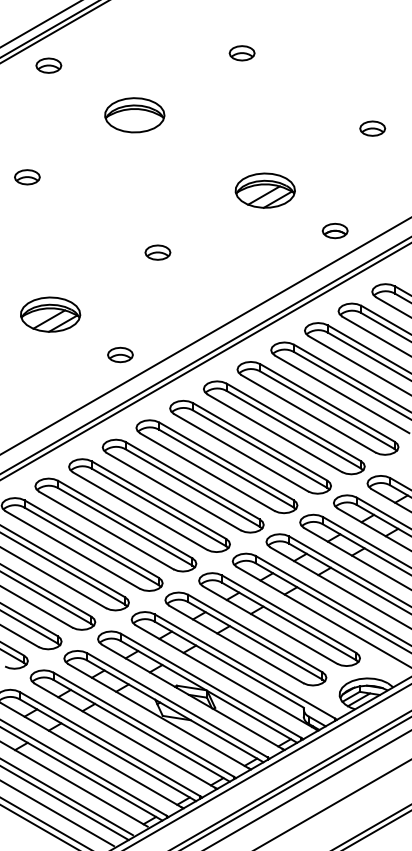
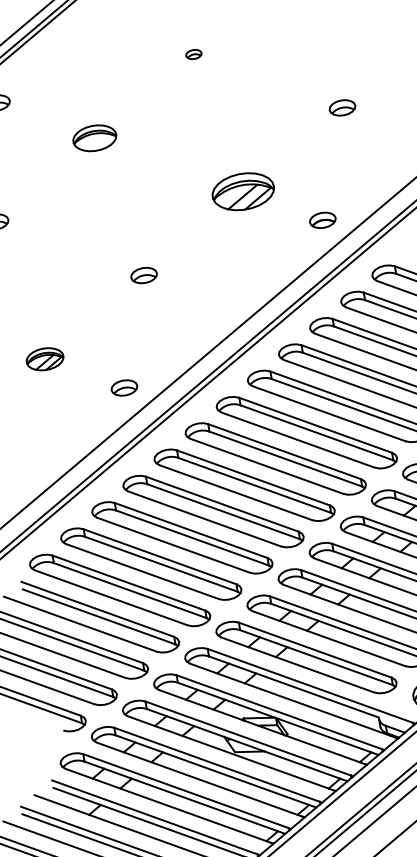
part: (241, 53) -> (193, 54), size x0.6
part: (134, 115) -> (94, 138), size x0.7
part: (50, 314) -> (44, 359), size x0.6

